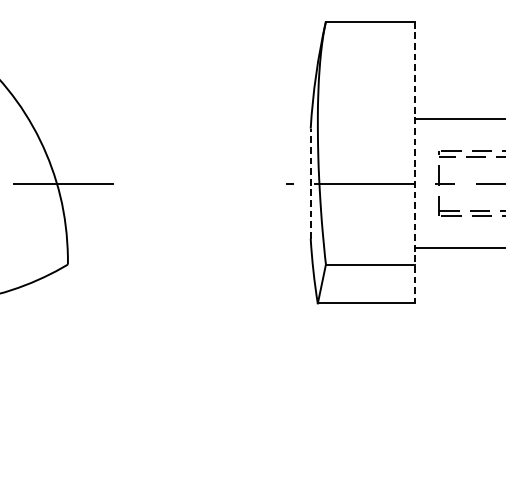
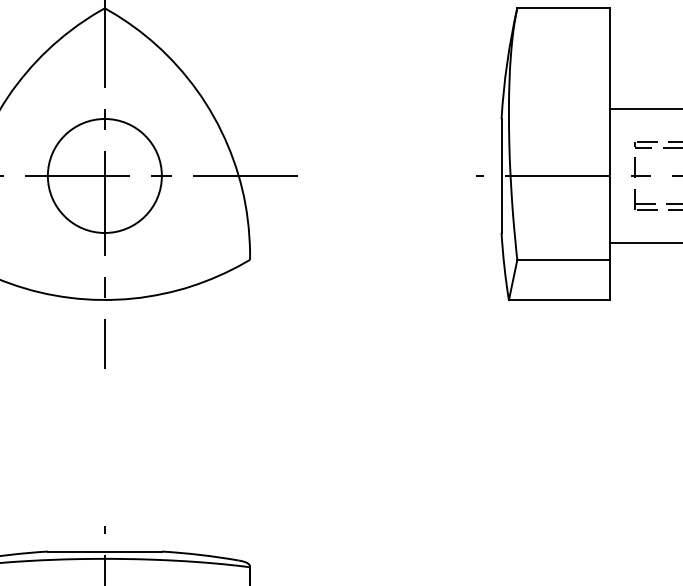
line: (414, 162) -> (609, 154), dashed -> solid
line: (310, 183) -> (501, 175), dashed -> solid

